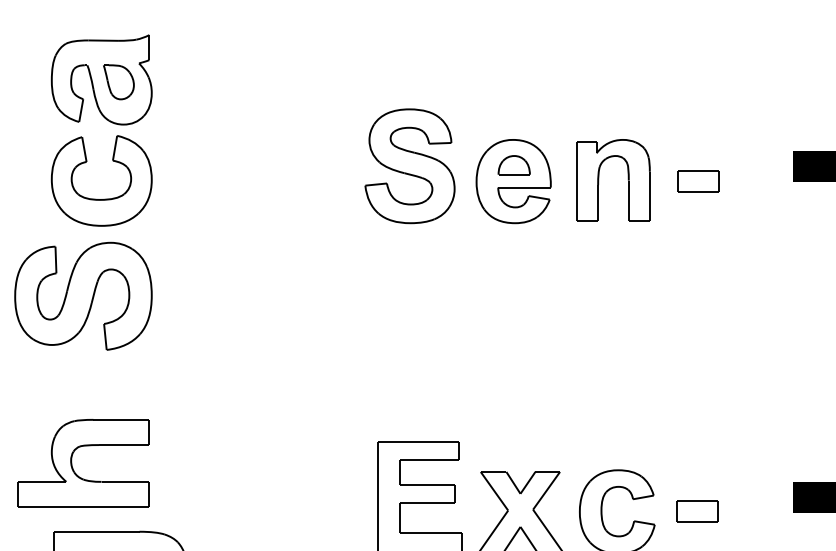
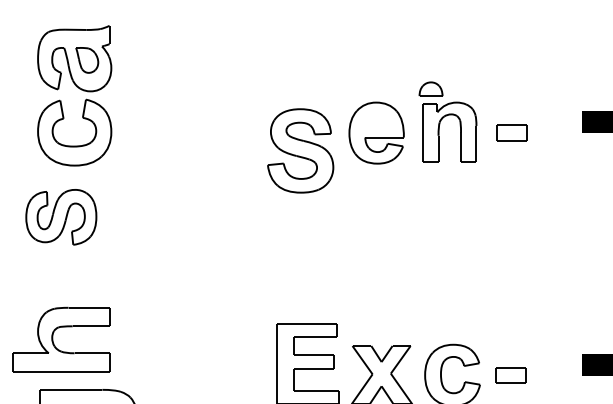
part: (513, 164) -> (430, 88), moved
part: (409, 165) -> (300, 150), moved
part: (83, 296) -> (61, 217), size x0.7

